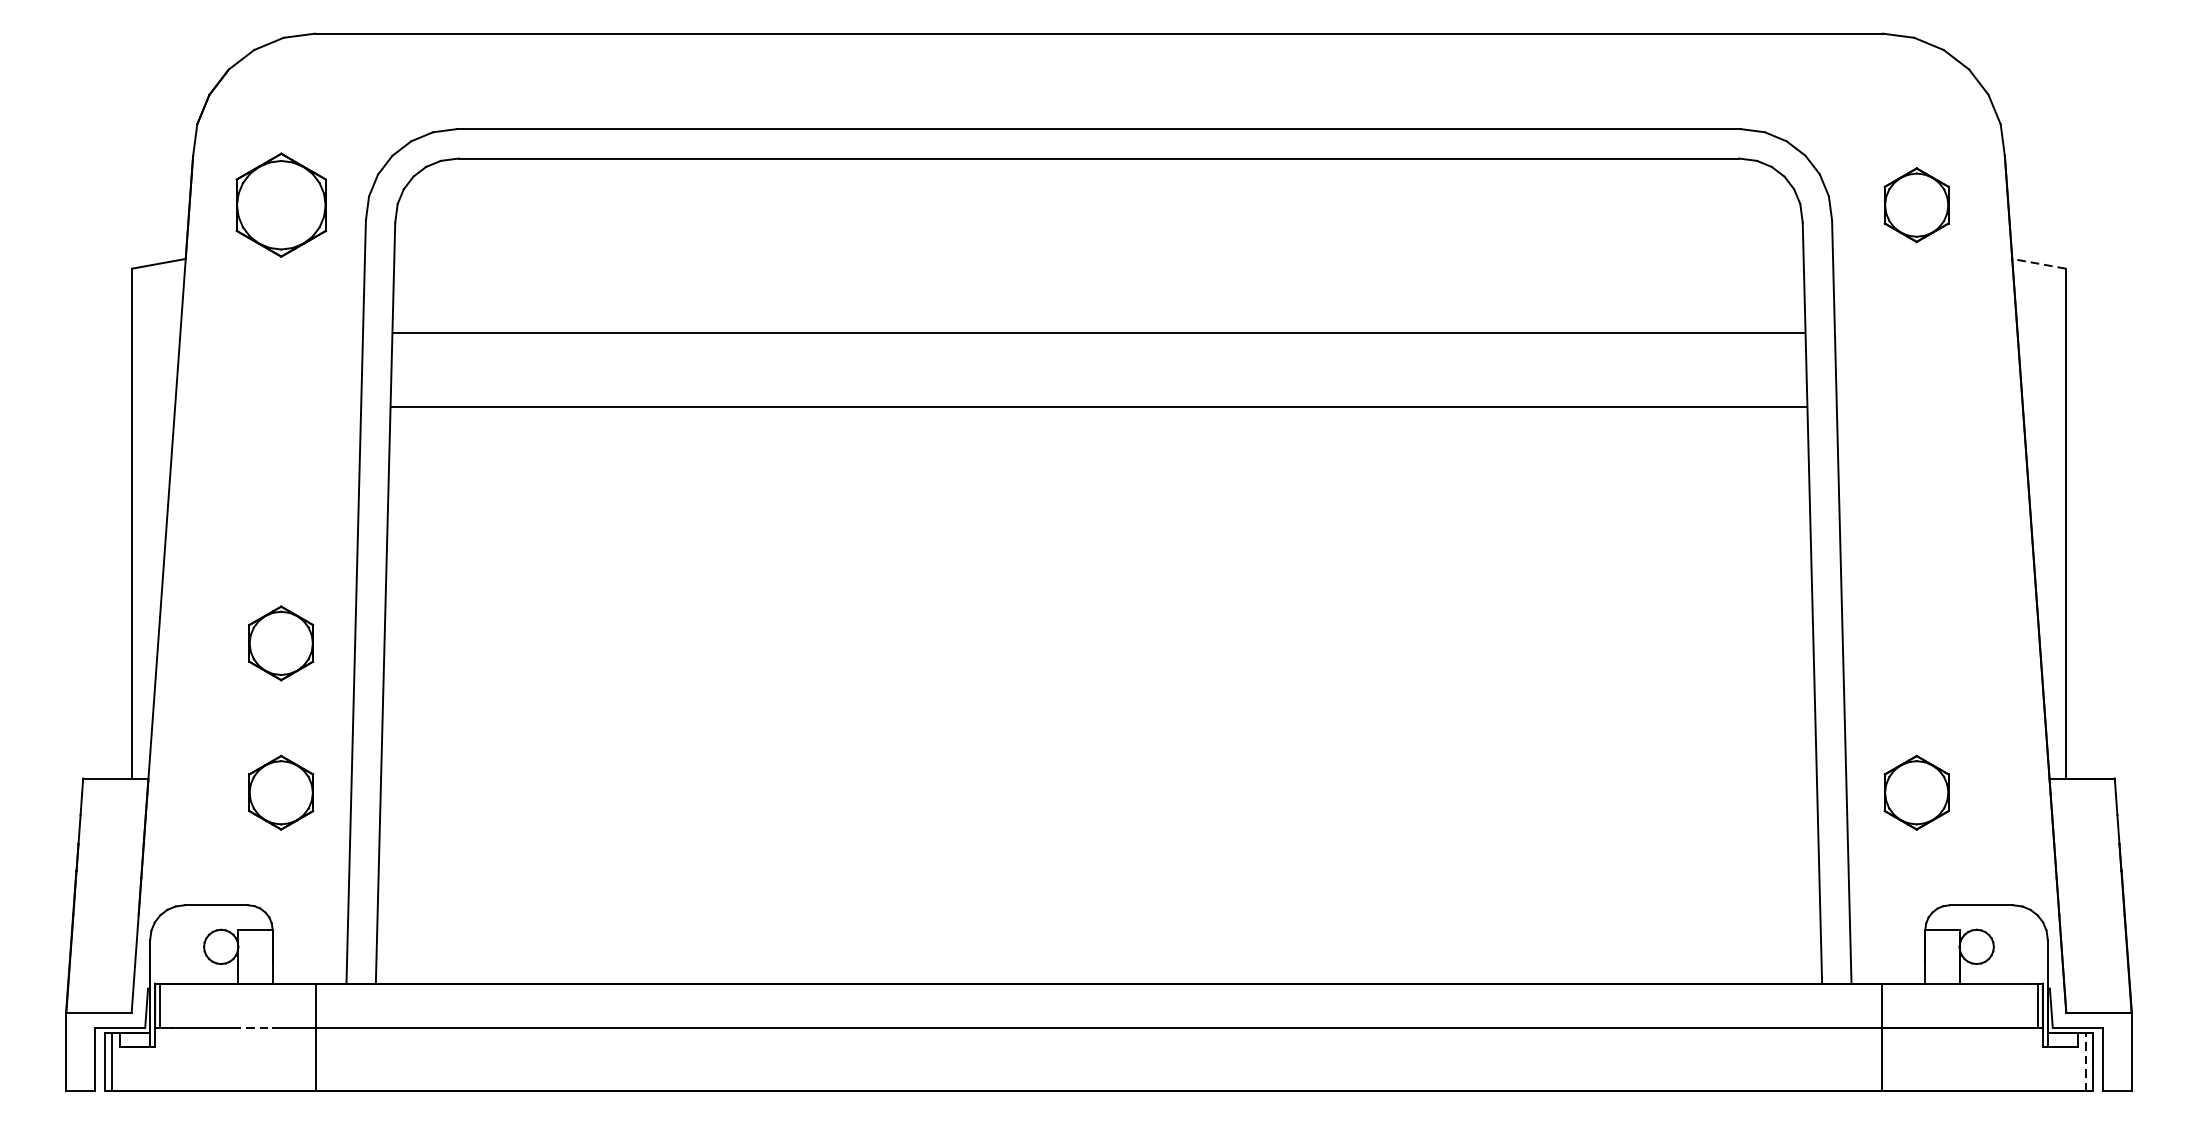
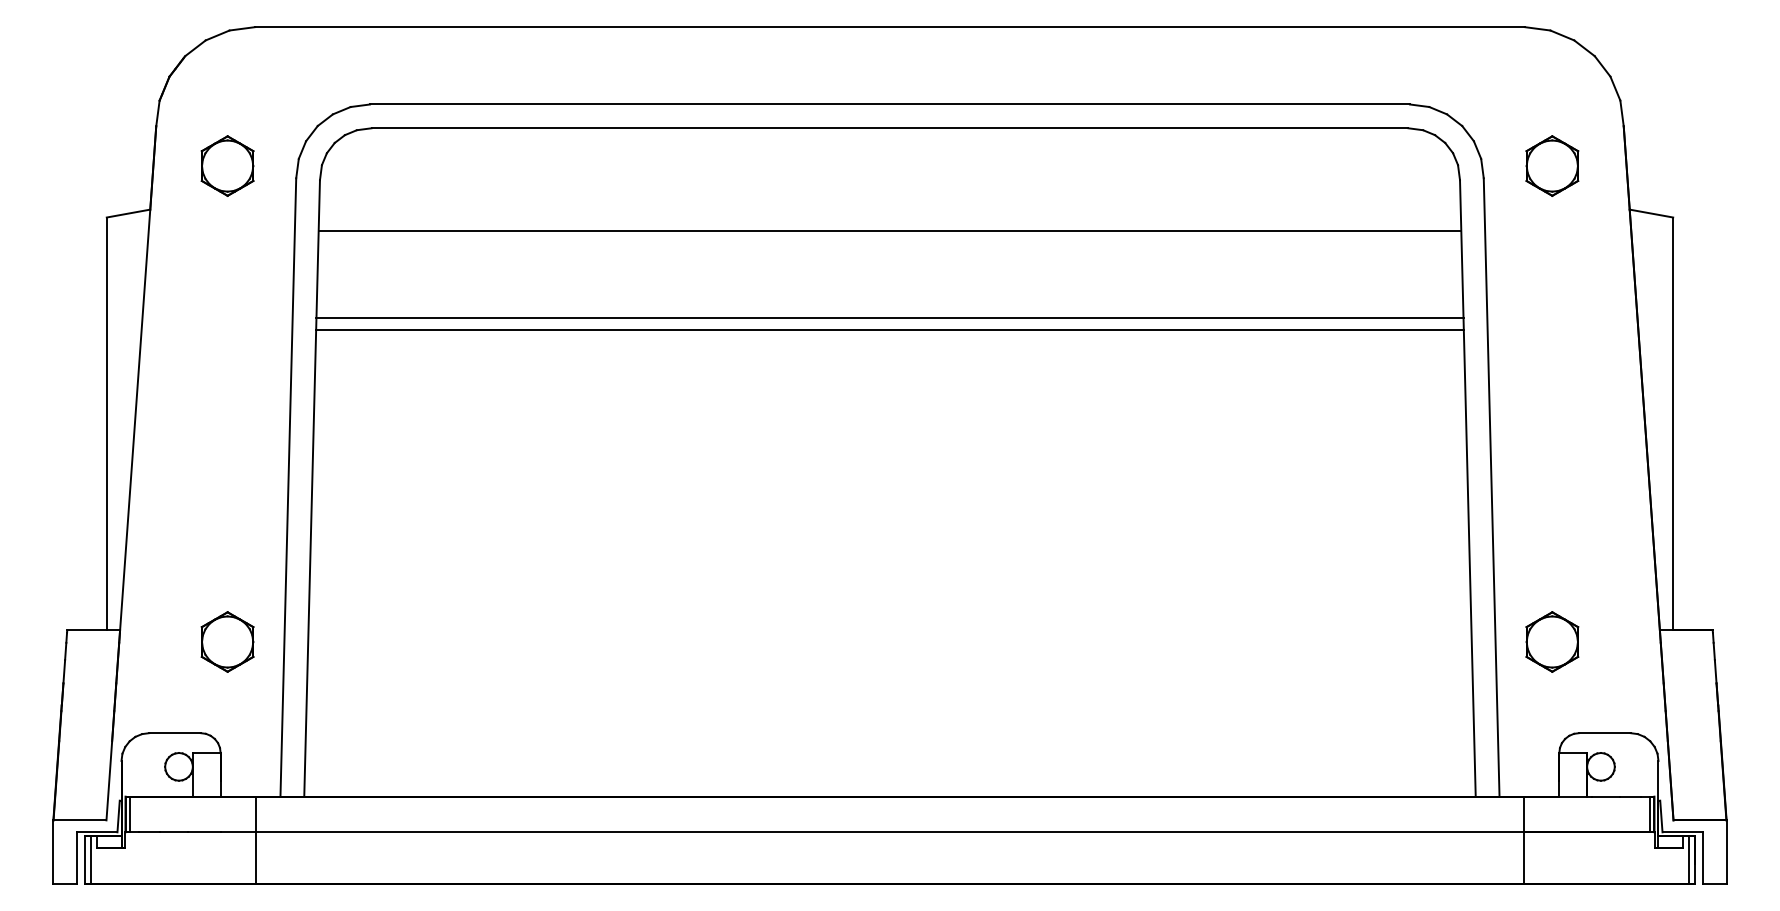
part: (281, 204) -> (227, 165), size x0.71
line: (2037, 263) -> (1650, 213), dashed -> solid
line: (1098, 332) -> (889, 230), moved
line: (1098, 393) -> (889, 318), added
part: (281, 642) -> (227, 520), removed
line: (252, 1027) -> (204, 832), dashed -> solid
line: (2086, 1062) -> (1689, 860), dashed -> solid

